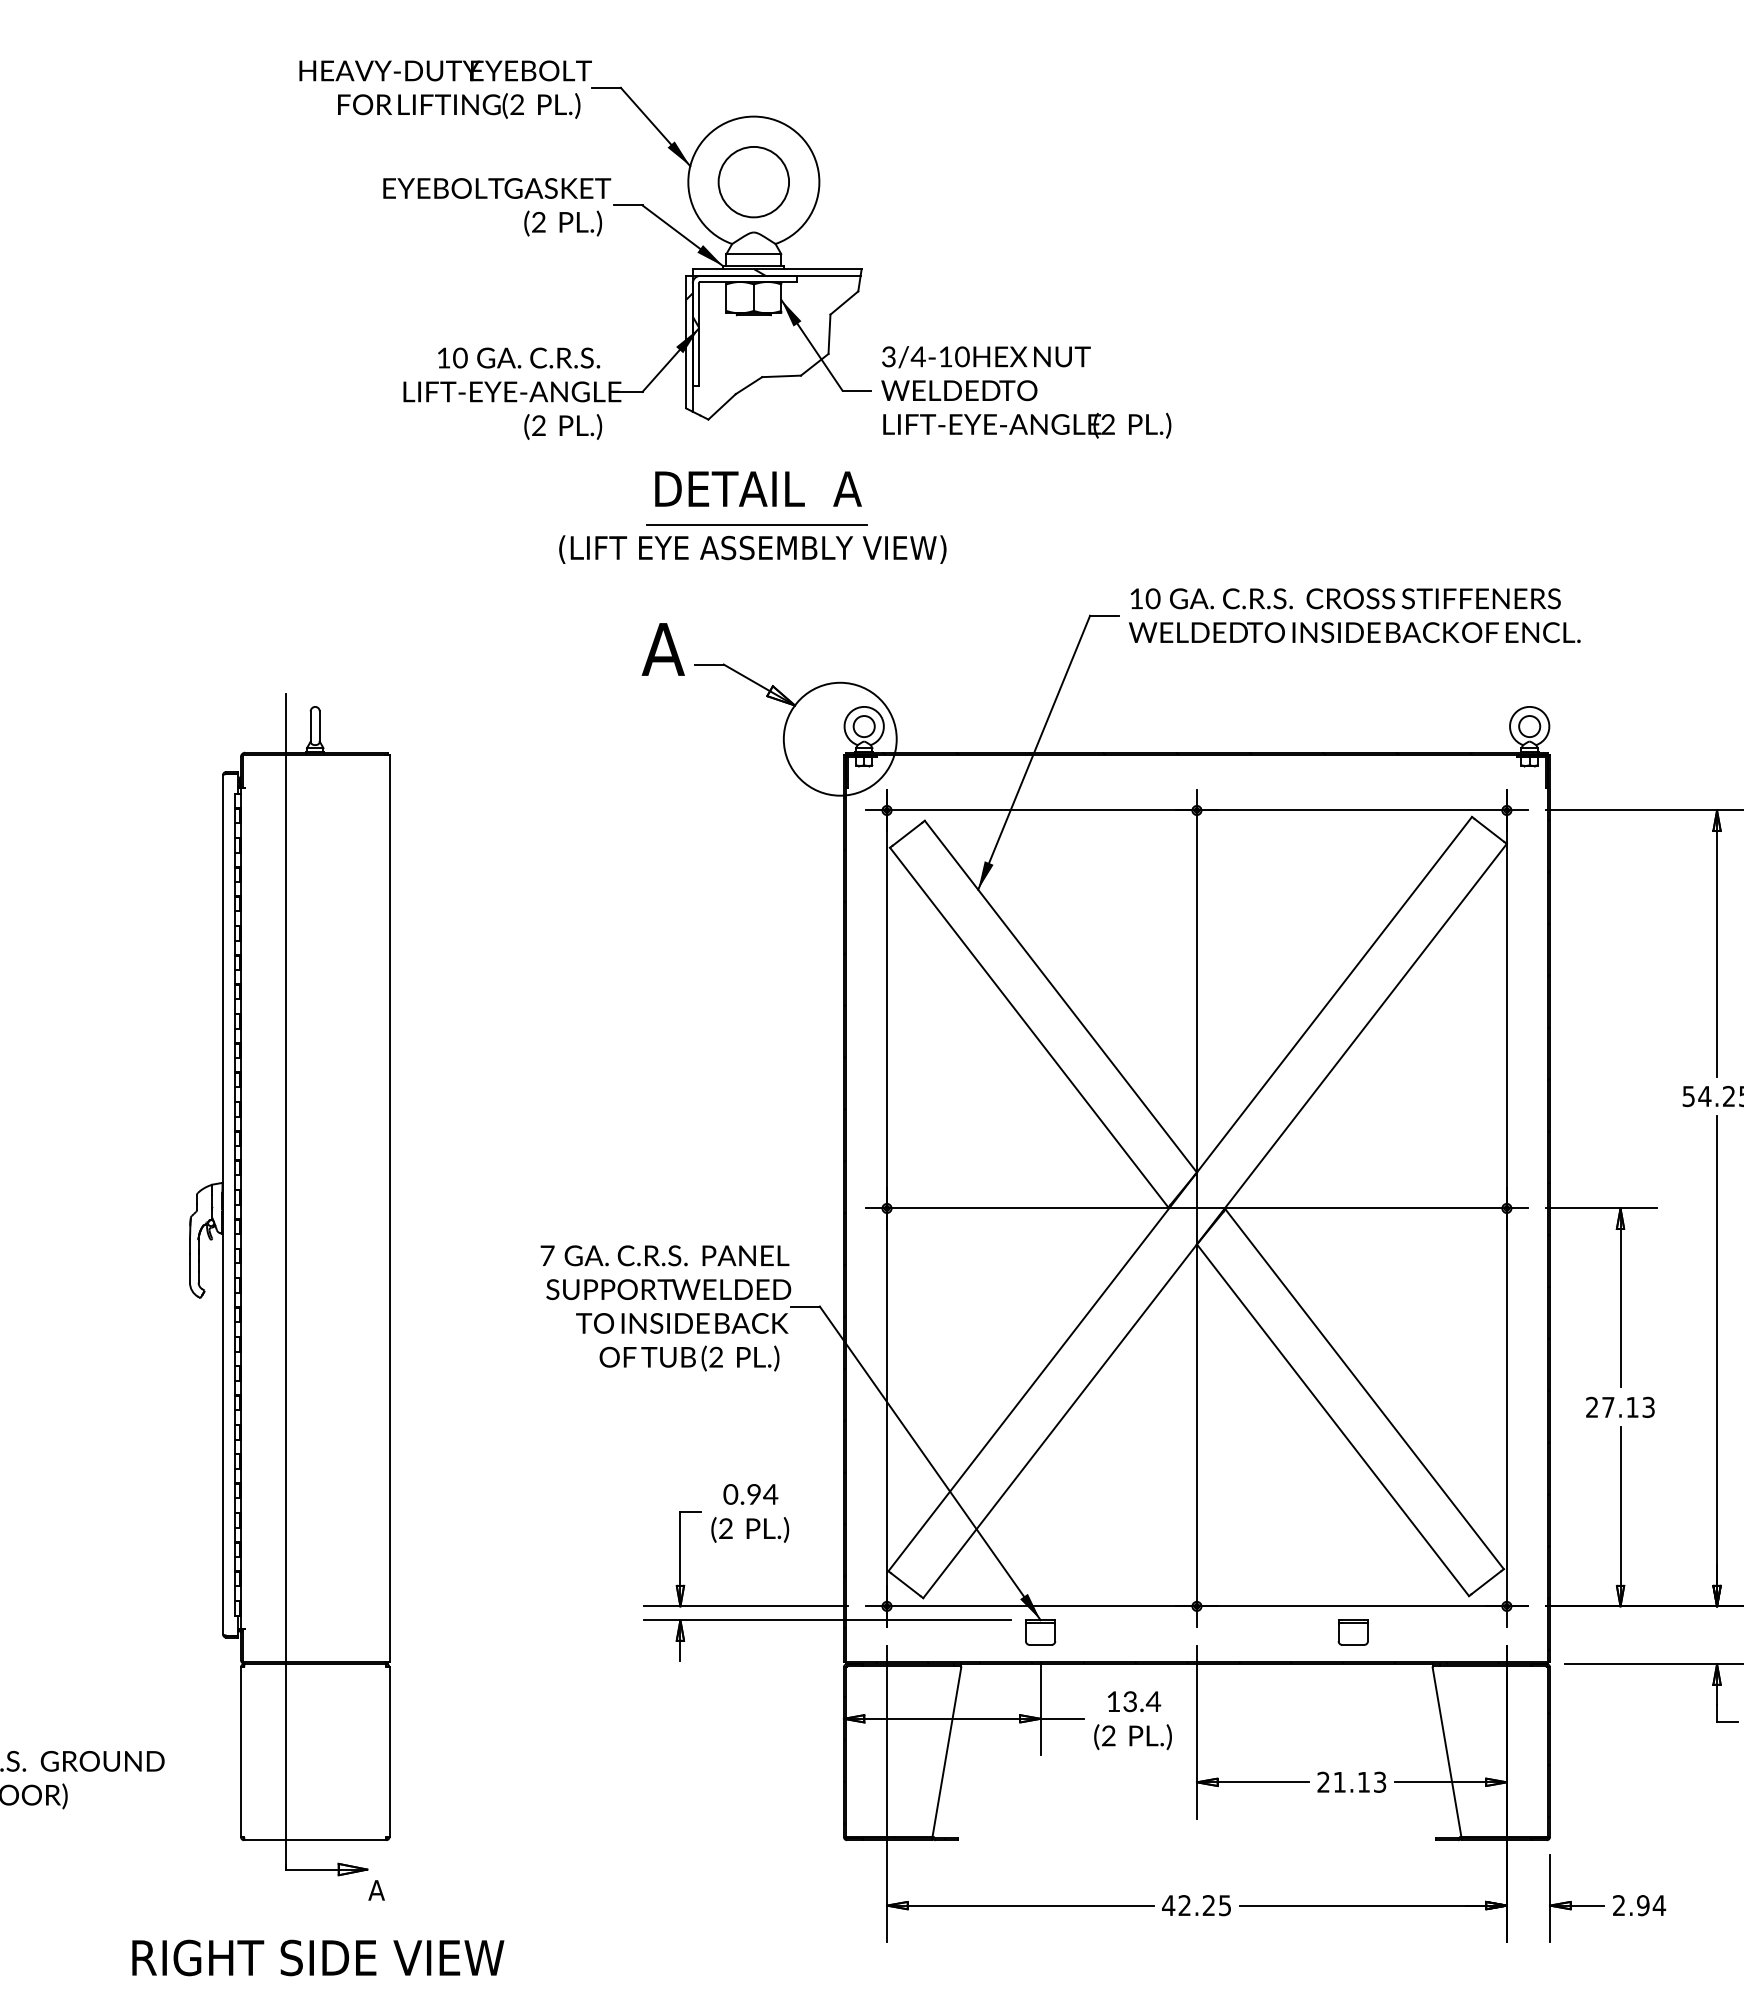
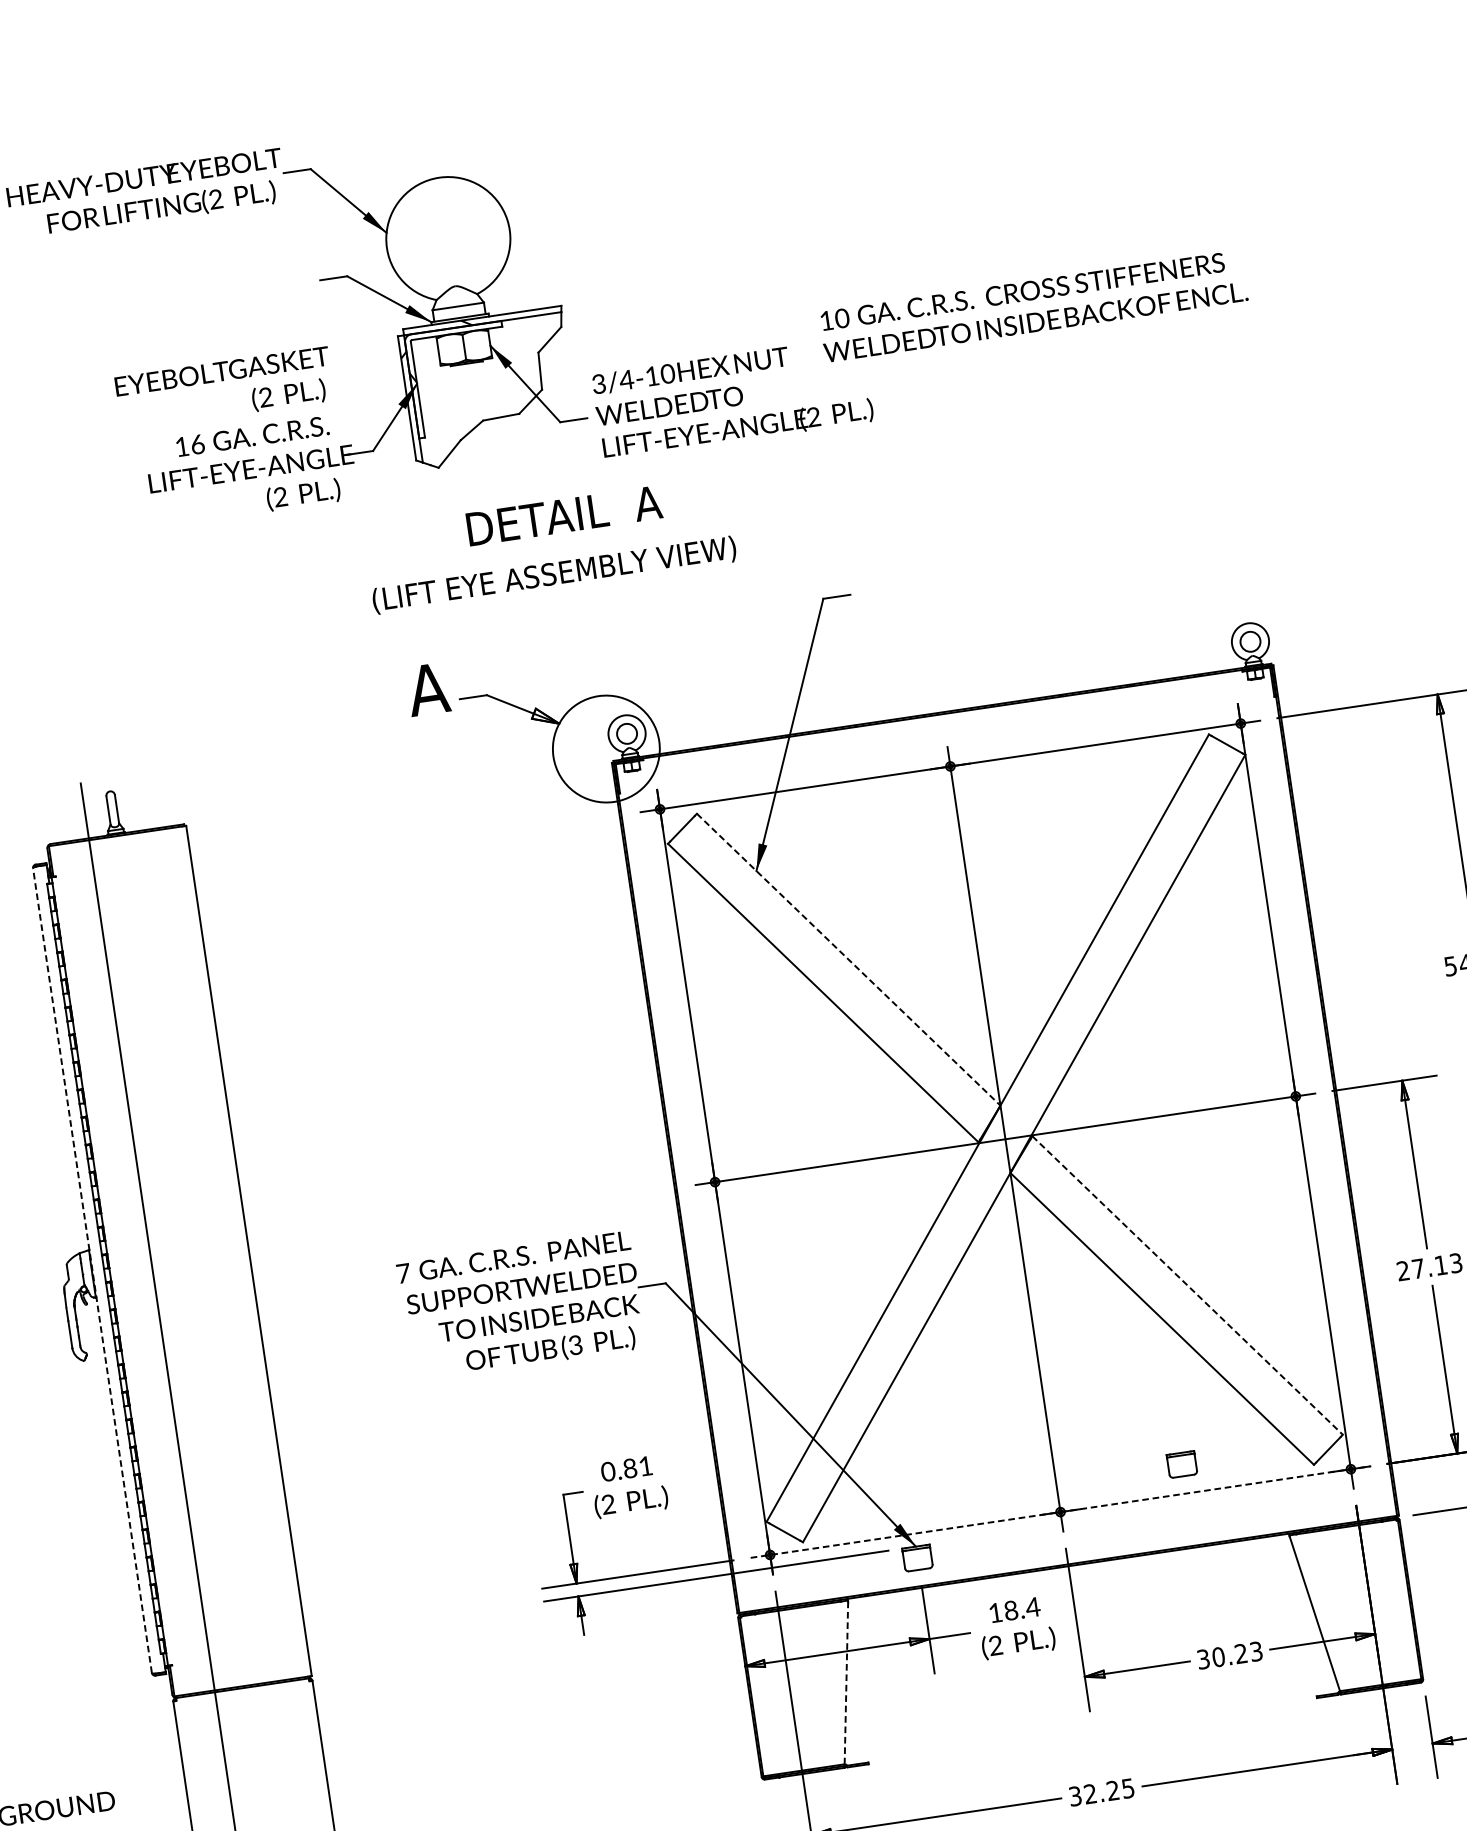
circle: (753, 182) -> (448, 239), removed
text: (497, 207) -> (225, 389), moved
text: (460, 357) -> (197, 443), 10 -> 16
text: (758, 488) -> (564, 515), moved
line: (756, 524) -> (498, 559), removed
text: (752, 549) -> (554, 575), moved
text: (1354, 615) -> (1033, 306), moved
line: (1061, 997) -> (849, 960), solid -> dashed
line: (222, 1204) -> (91, 1270), solid -> dashed
text: (715, 1358) -> (575, 1346), (2 -> (3
line: (1365, 1389) -> (1188, 1285), solid -> dashed
text: (762, 1494) -> (638, 1467), 0.94 -> 0.81
line: (1196, 1606) -> (1060, 1512), solid -> dashed
part: (1352, 1632) -> (1181, 1464), moved
text: (1130, 1701) -> (1011, 1610), 13.4 -> 18.4
line: (946, 1752) -> (846, 1683), solid -> dashed
text: (1343, 1781) -> (1222, 1655), 21.13 -> 30.23
text: (1168, 1905) -> (1075, 1796), 42.25 -> 32.25

